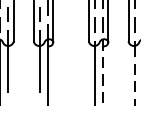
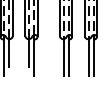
line: (102, 71) -> (68, 55), dashed -> solid
line: (134, 76) -> (88, 58), dashed -> solid

